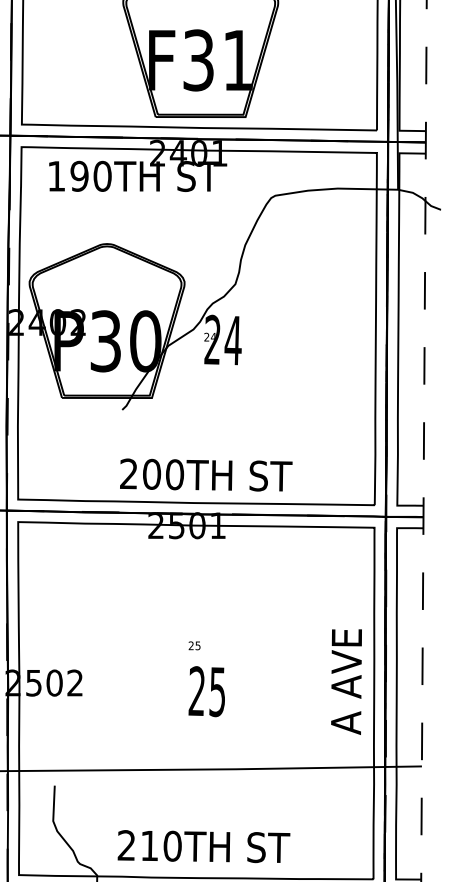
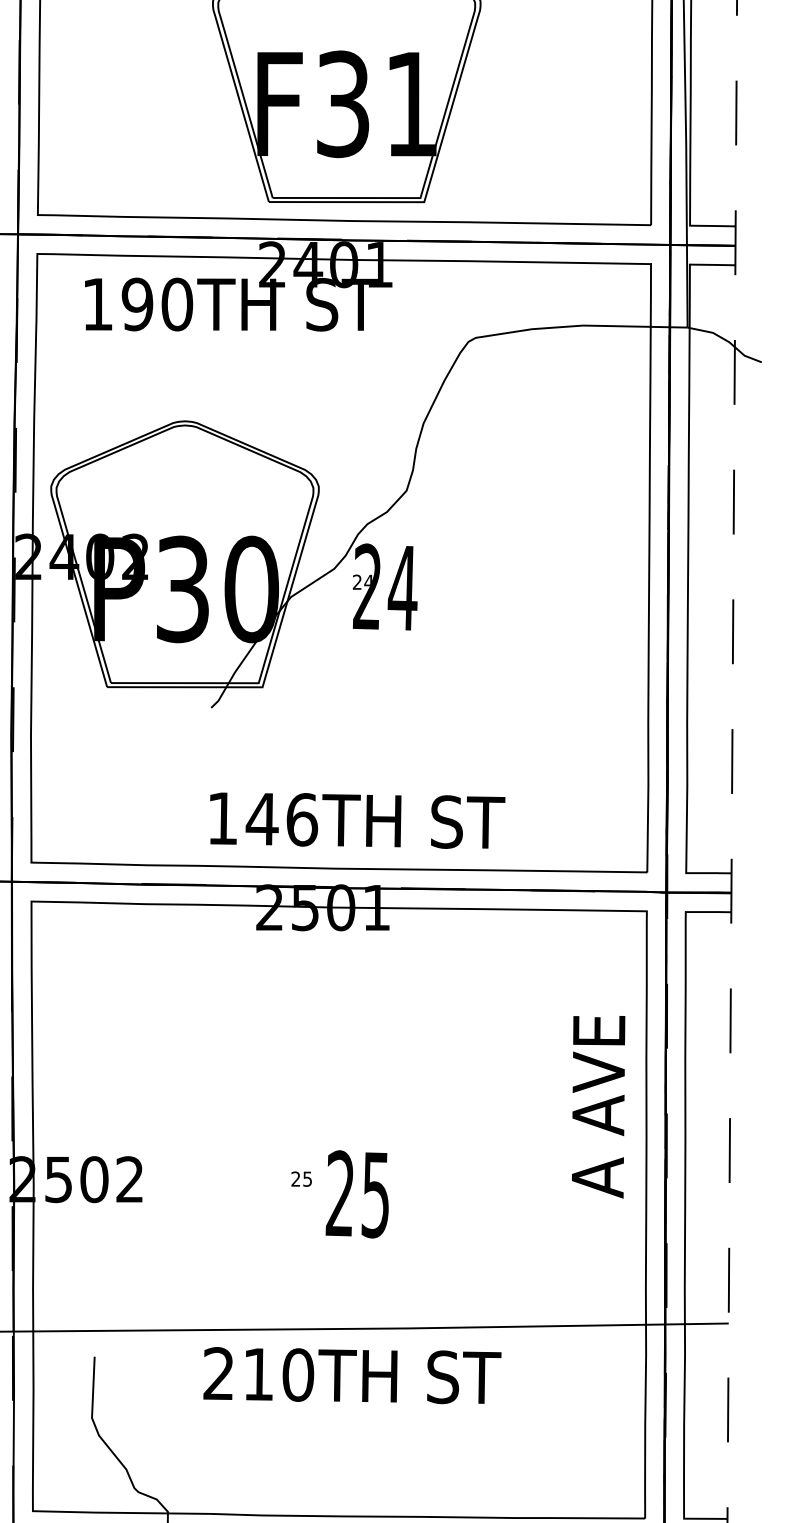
text: (152, 474) -> (263, 819), 200TH -> 146TH
text: (194, 645) -> (301, 1178), moved
text: (346, 681) -> (598, 1106), moved
text: (203, 846) -> (351, 1375), moved

